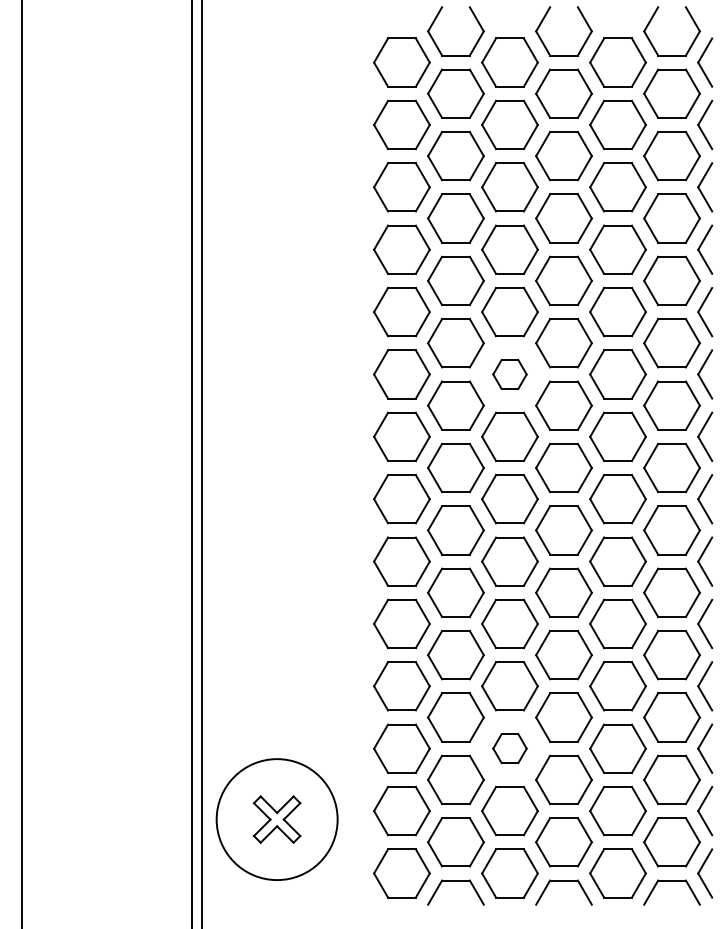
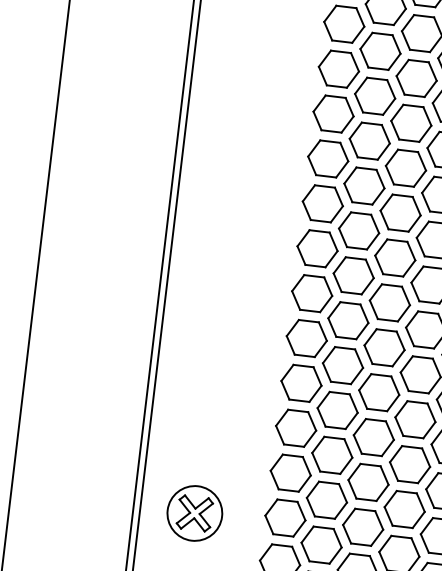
part: (509, 374) -> (400, 213), size x1.67
part: (509, 748) -> (368, 482), size x1.67
circle: (276, 819) -> (194, 513), size x0.62

